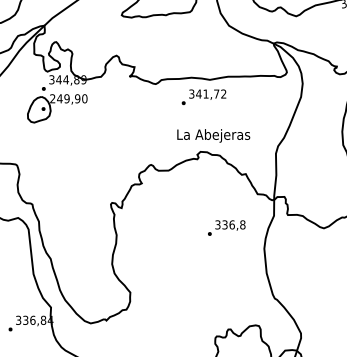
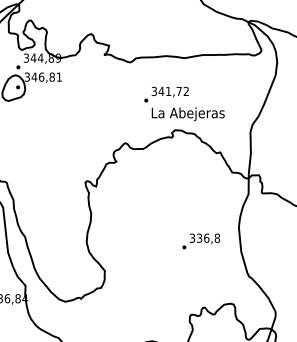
text: (203, 97) -> (166, 94), moved
text: (68, 98) -> (43, 76), 249,90 -> 346,81
text: (226, 227) -> (201, 240), moved

